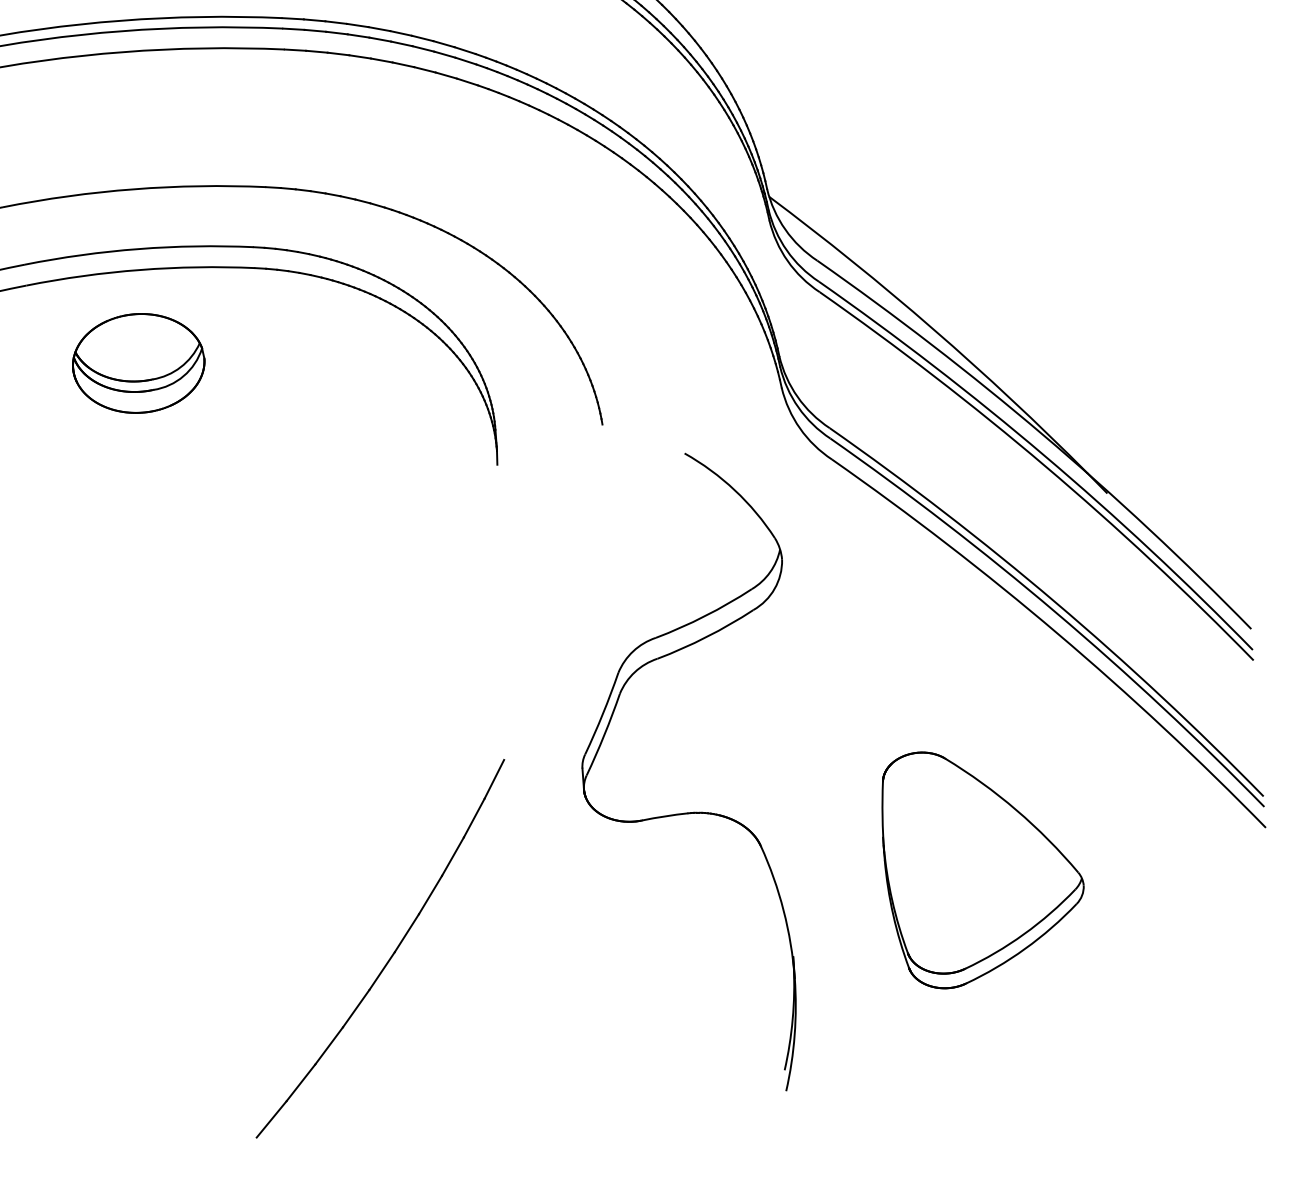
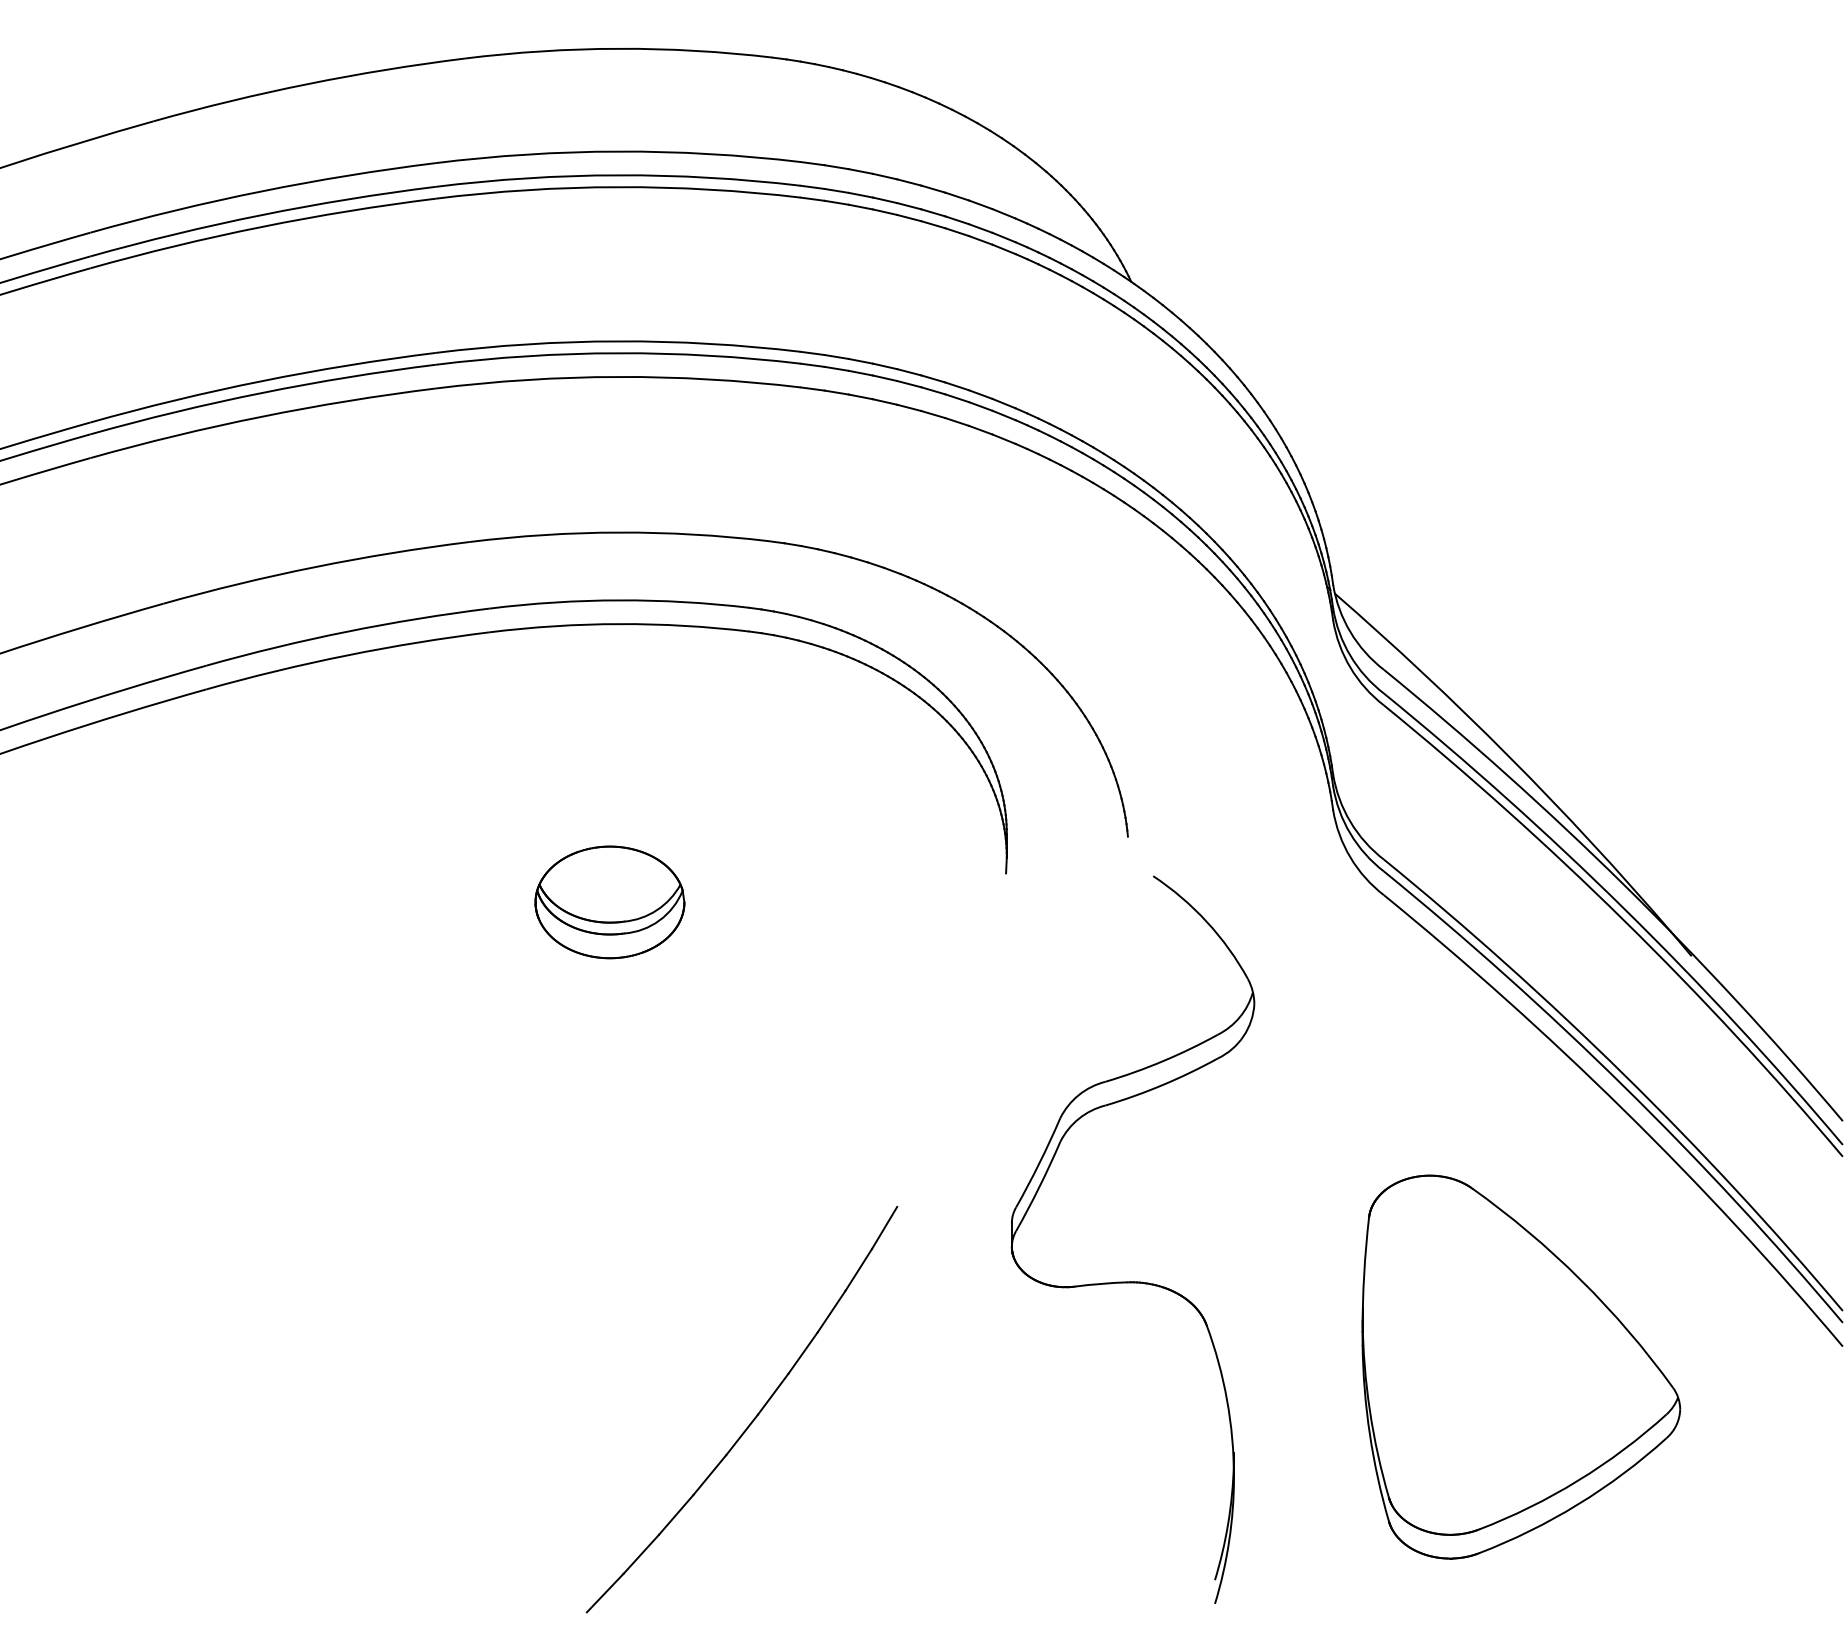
part: (138, 363) -> (609, 902), moved
part: (692, 812) -> (1132, 1281), moved
part: (983, 866) -> (1521, 1366), size x1.43
part: (391, 955) -> (753, 1418), moved

